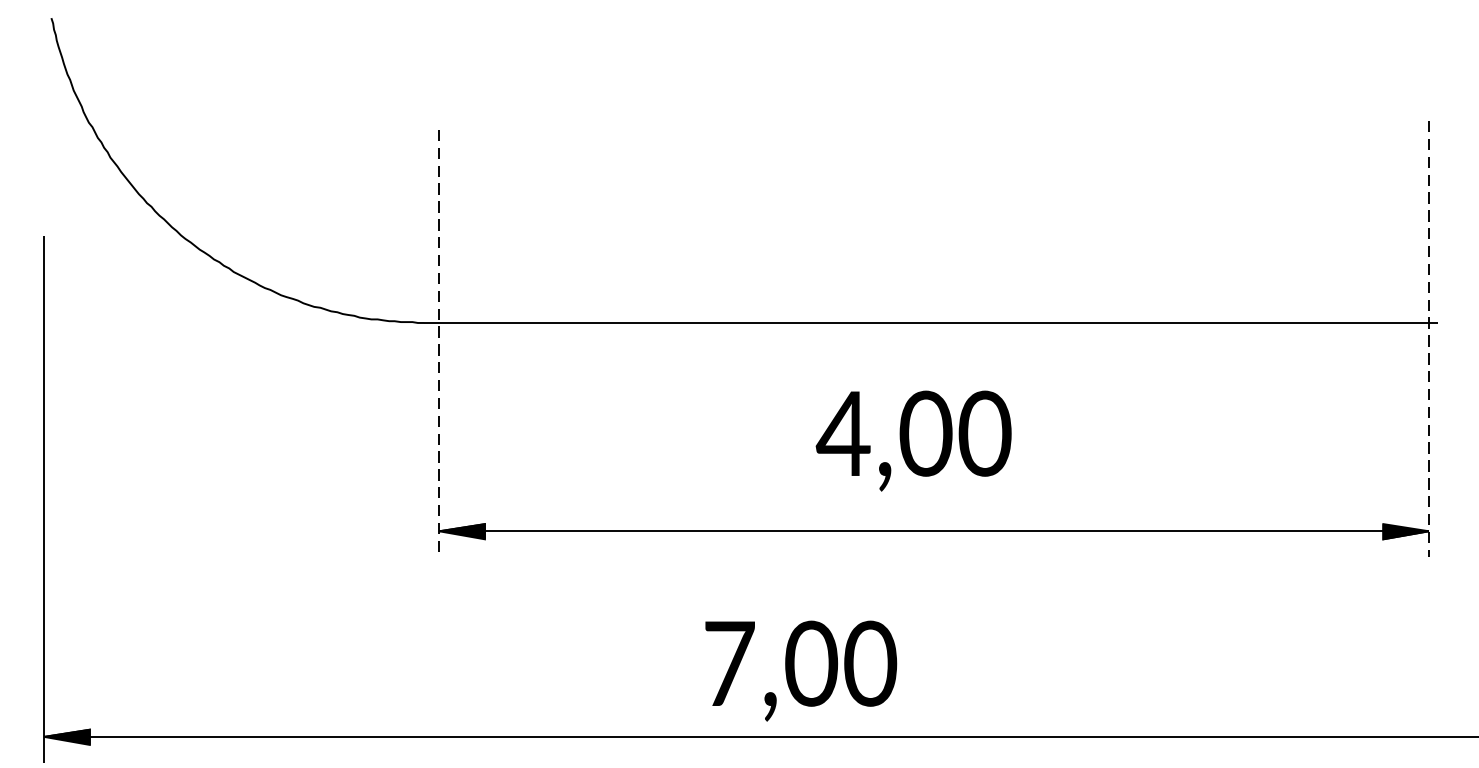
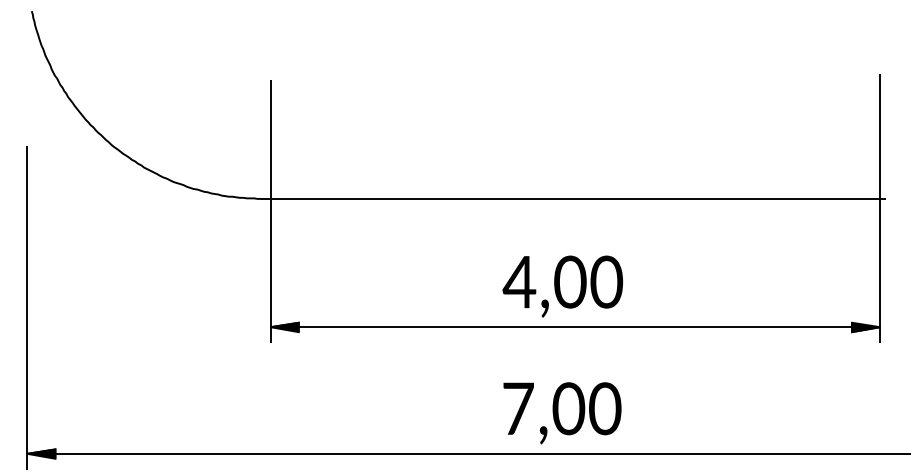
line: (1429, 340) -> (880, 209), dashed -> solid
line: (439, 343) -> (270, 211), dashed -> solid
text: (913, 440) -> (562, 286), moved
text: (801, 671) -> (562, 413), moved

